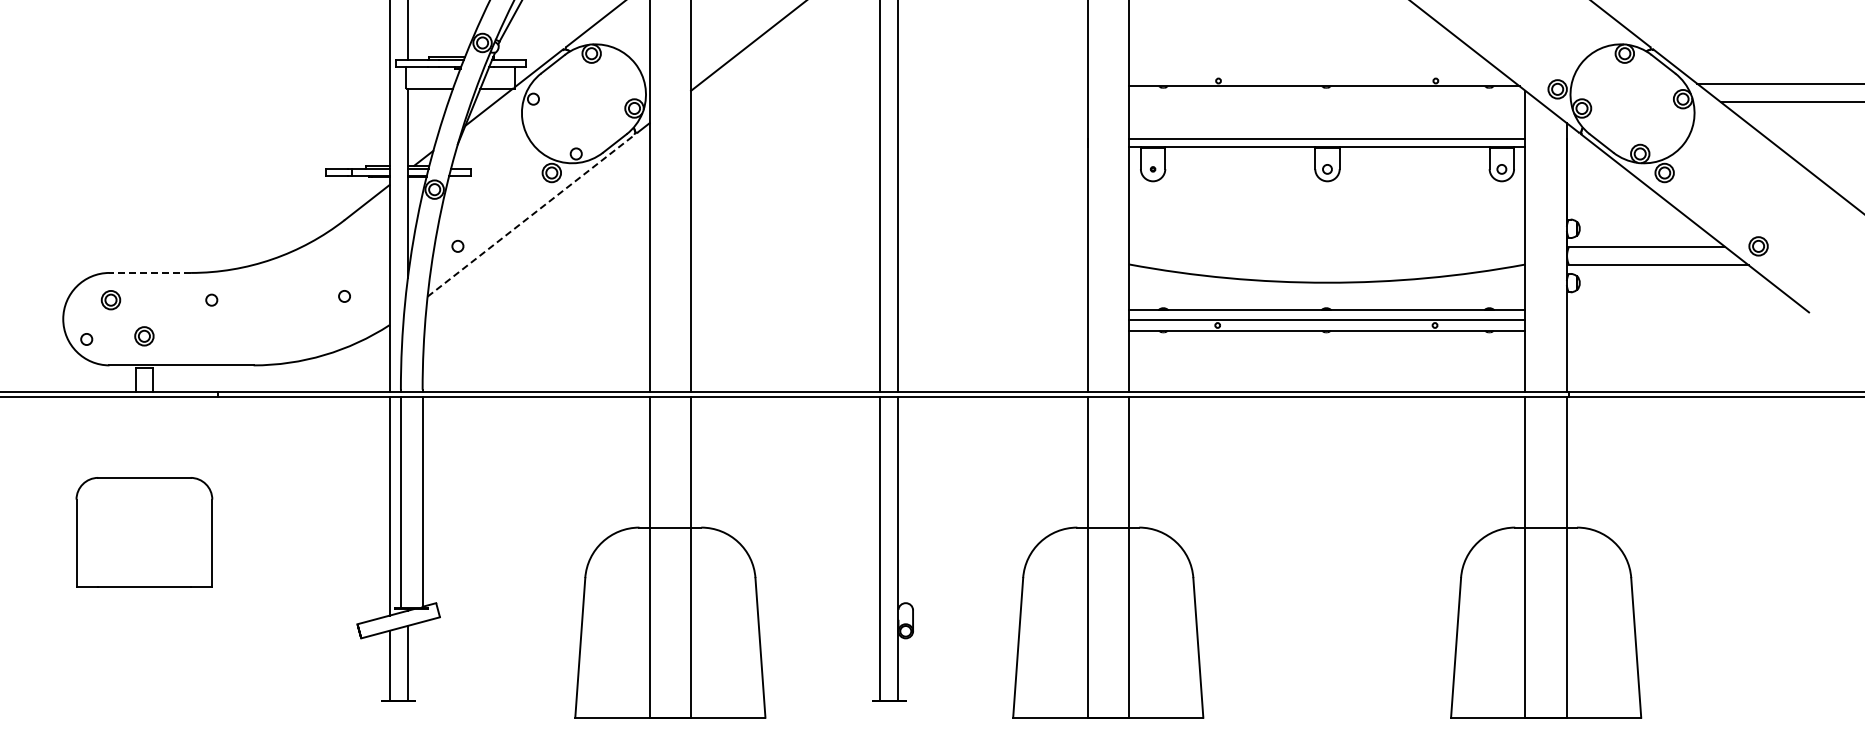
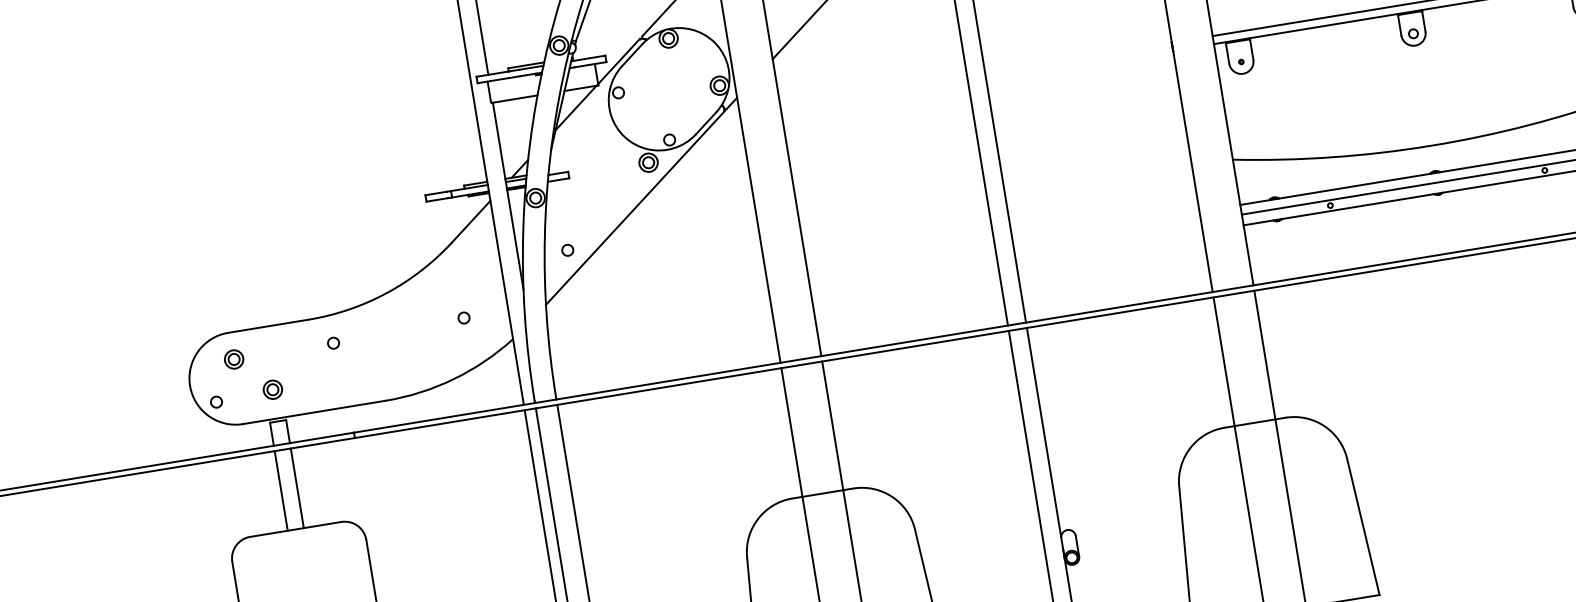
line: (531, 215) -> (635, 207), dashed -> solid
line: (150, 272) -> (268, 325), dashed -> solid
line: (136, 437) -> (281, 490), added
line: (152, 437) -> (297, 488), added

